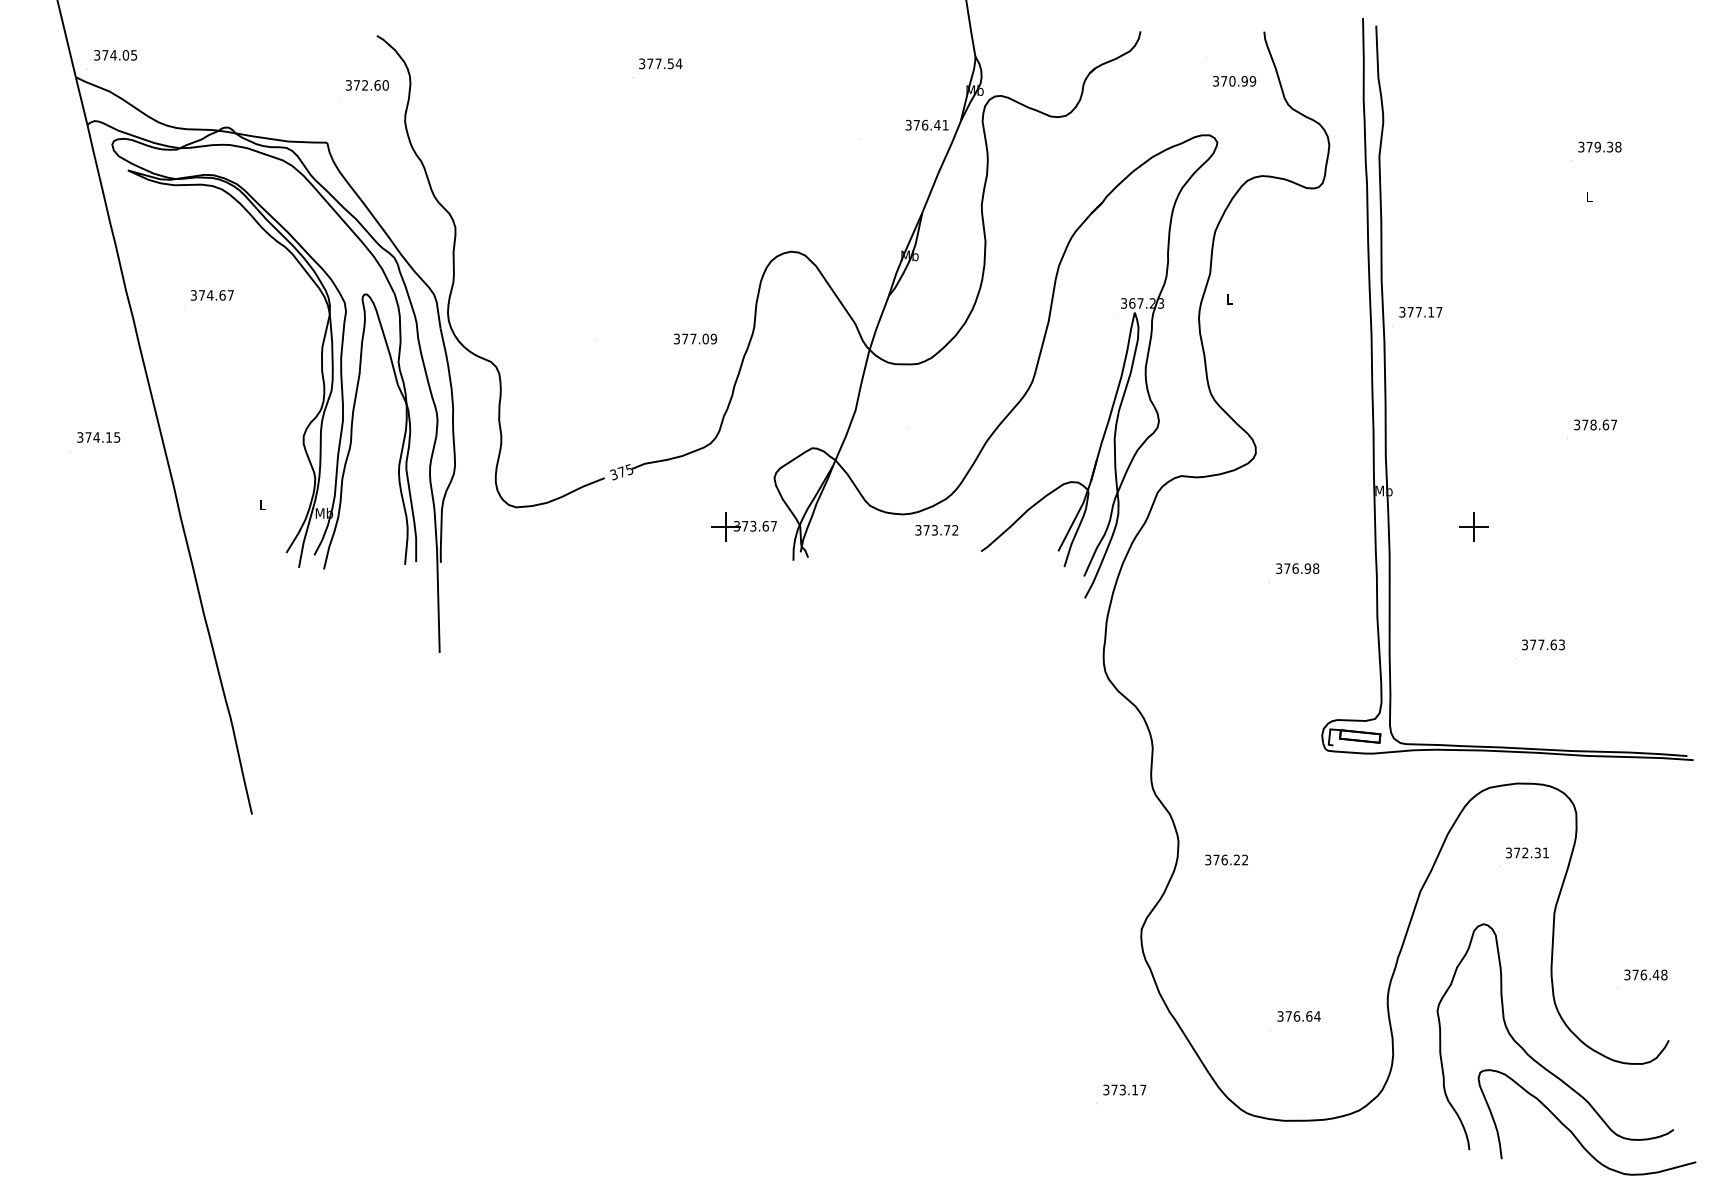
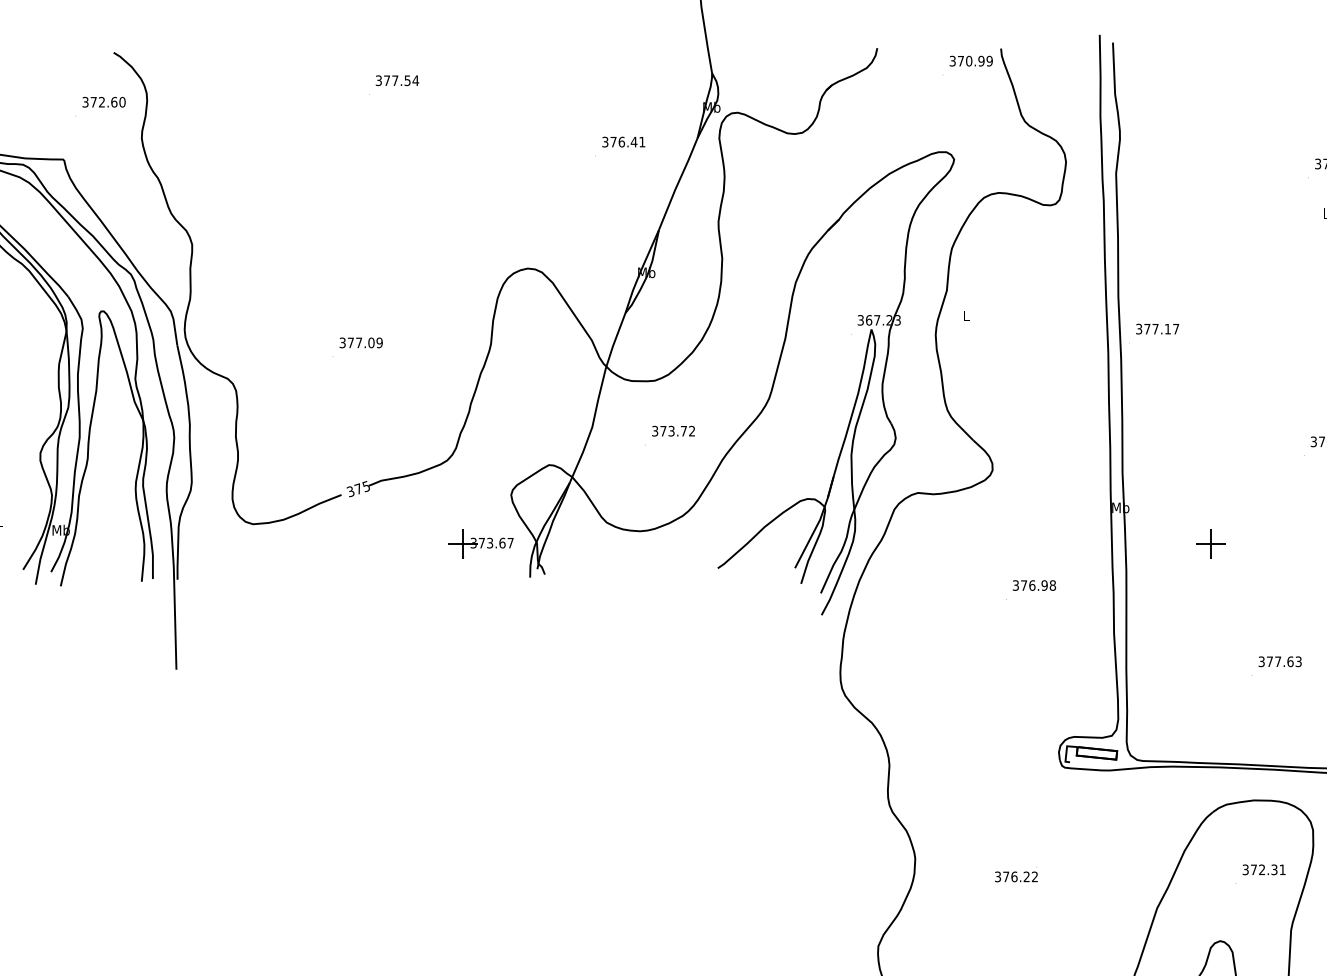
text: (1234, 81) -> (971, 61), moved
text: (926, 124) -> (623, 141), moved
text: (695, 338) -> (361, 342), moved
text: (936, 530) -> (673, 431), moved
text: (1226, 857) -> (1016, 874), moved

